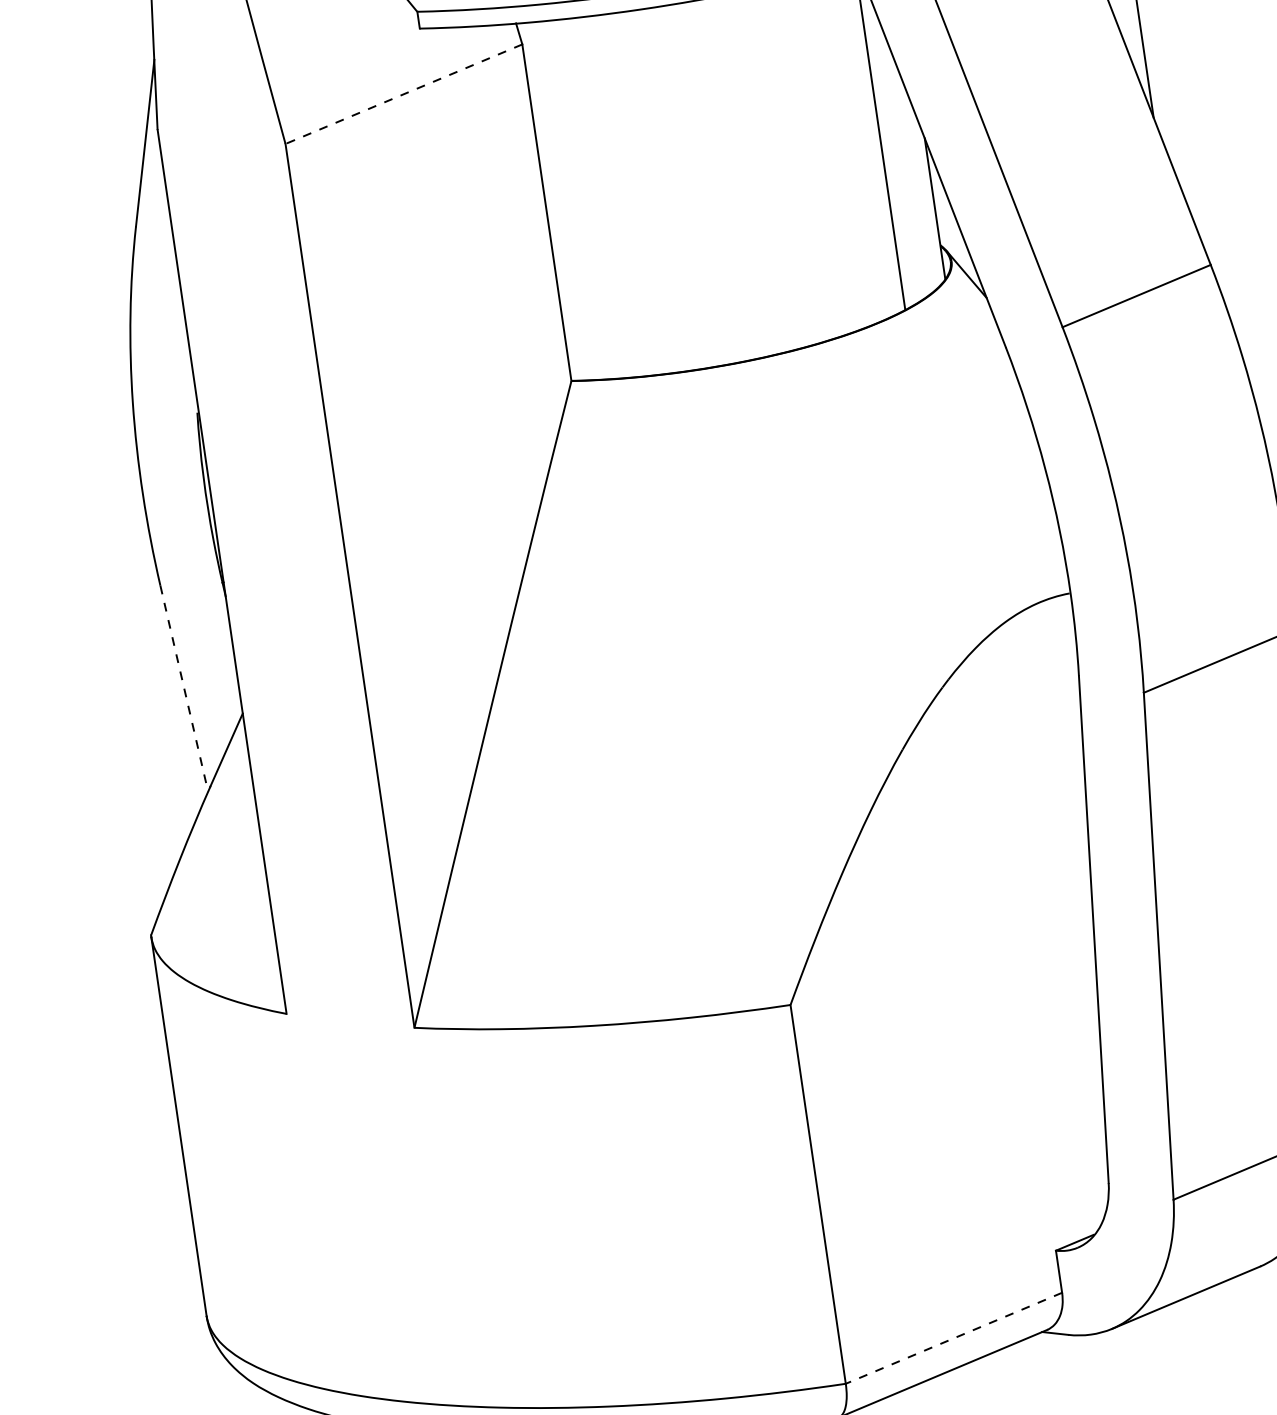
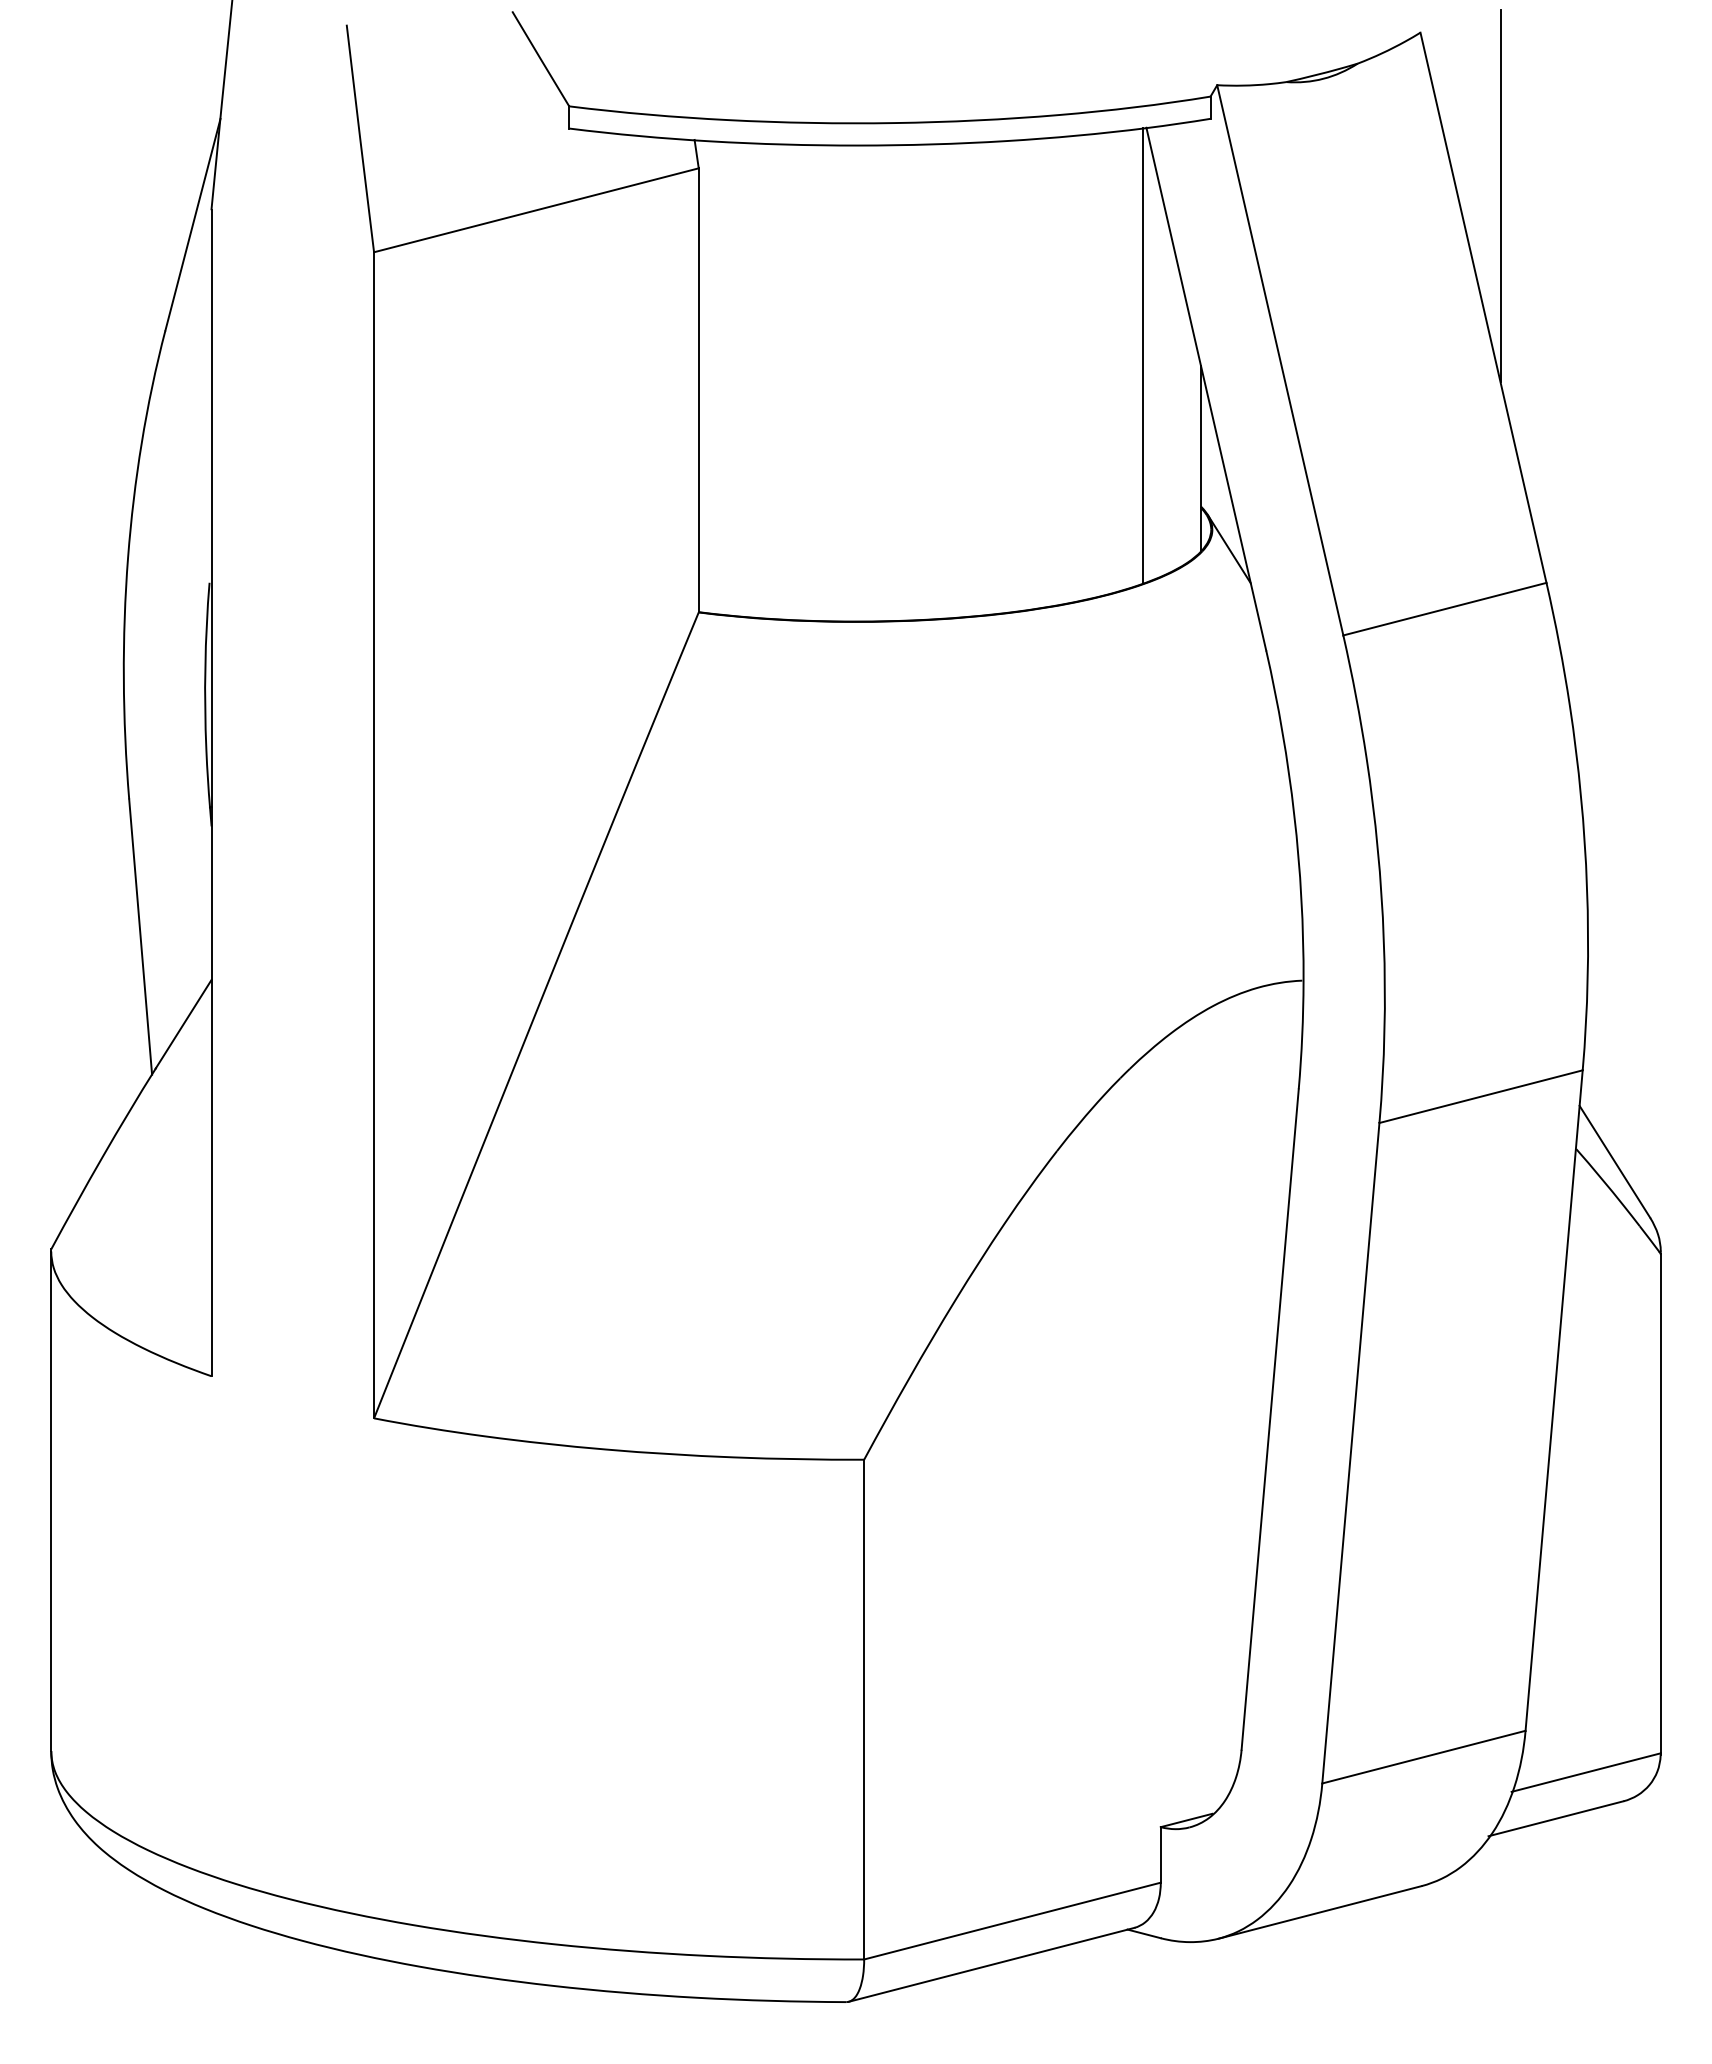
line: (404, 94) -> (536, 210), dashed -> solid
line: (184, 689) -> (140, 937), dashed -> solid
line: (954, 1338) -> (1012, 1921), dashed -> solid

